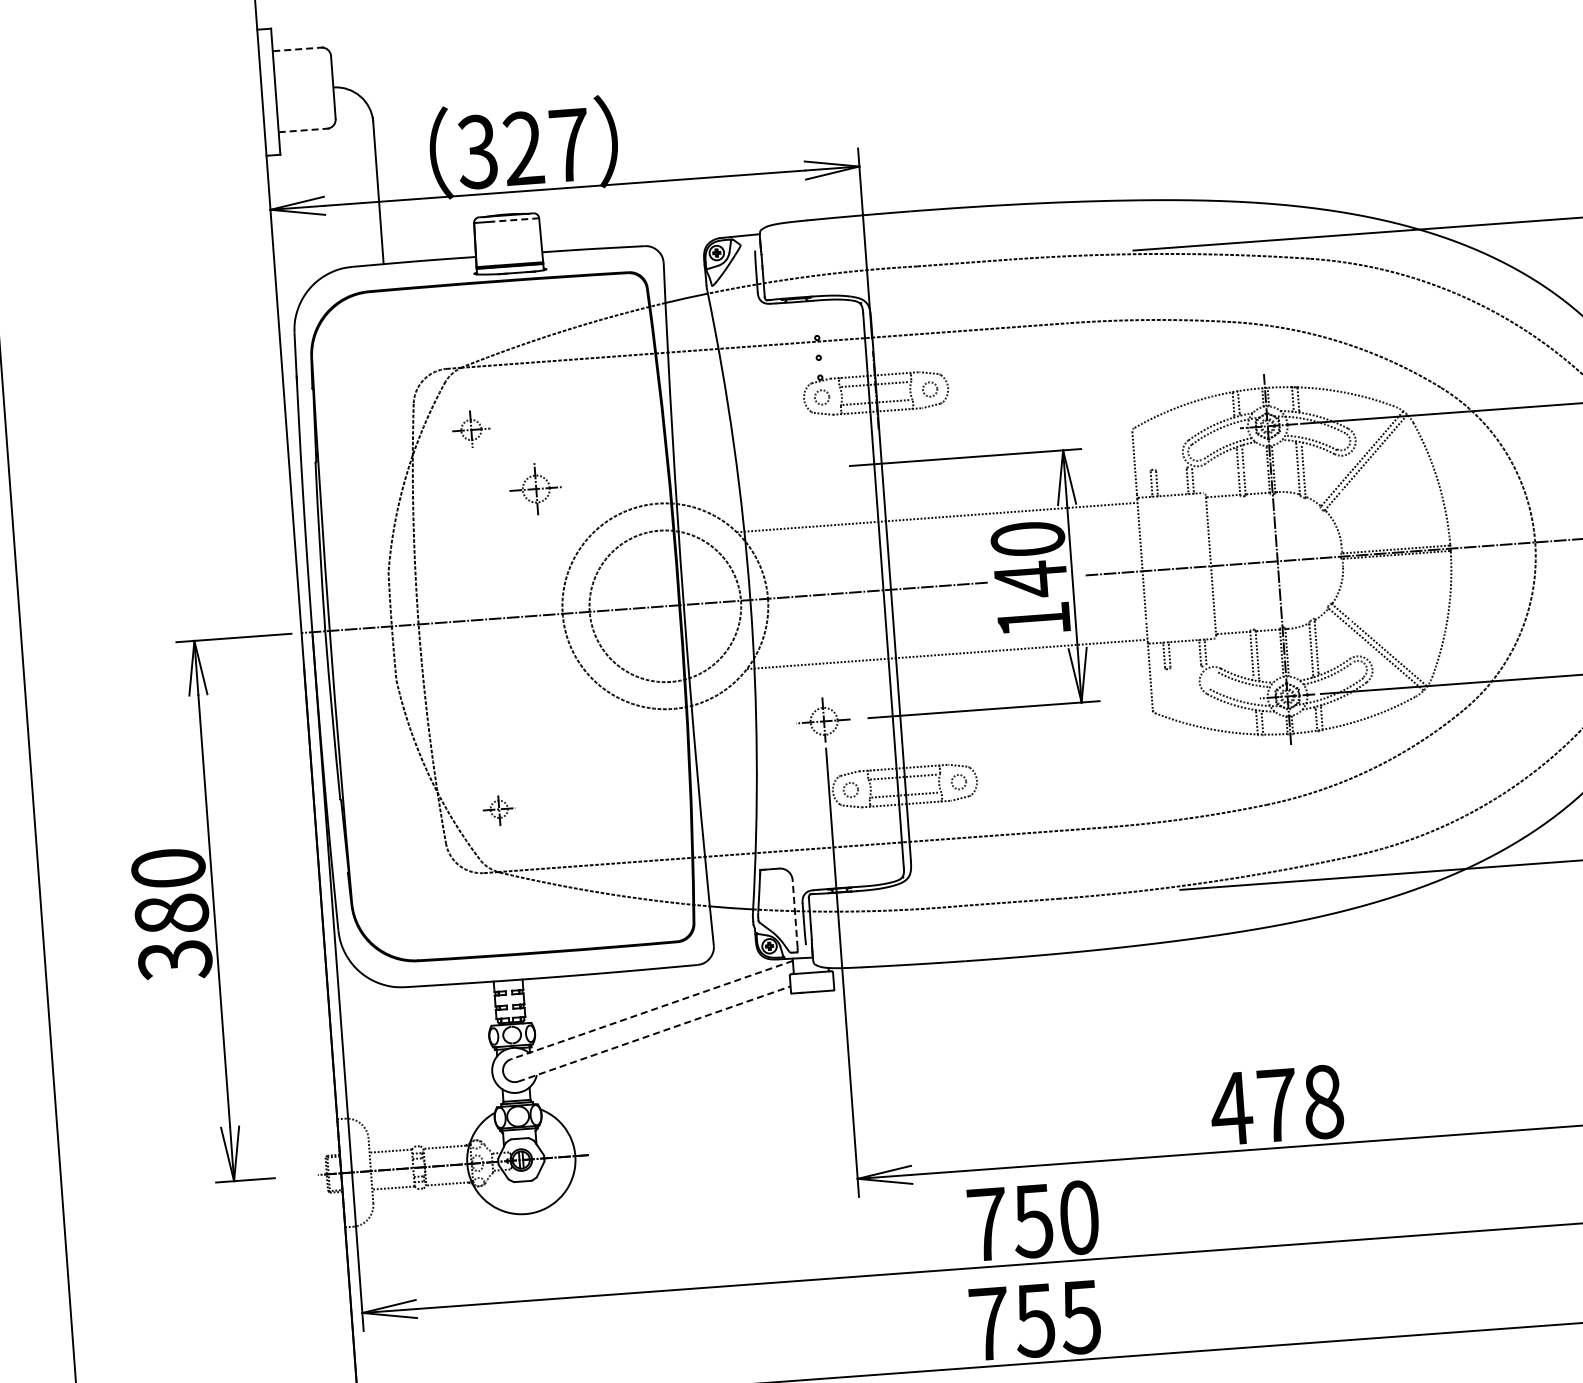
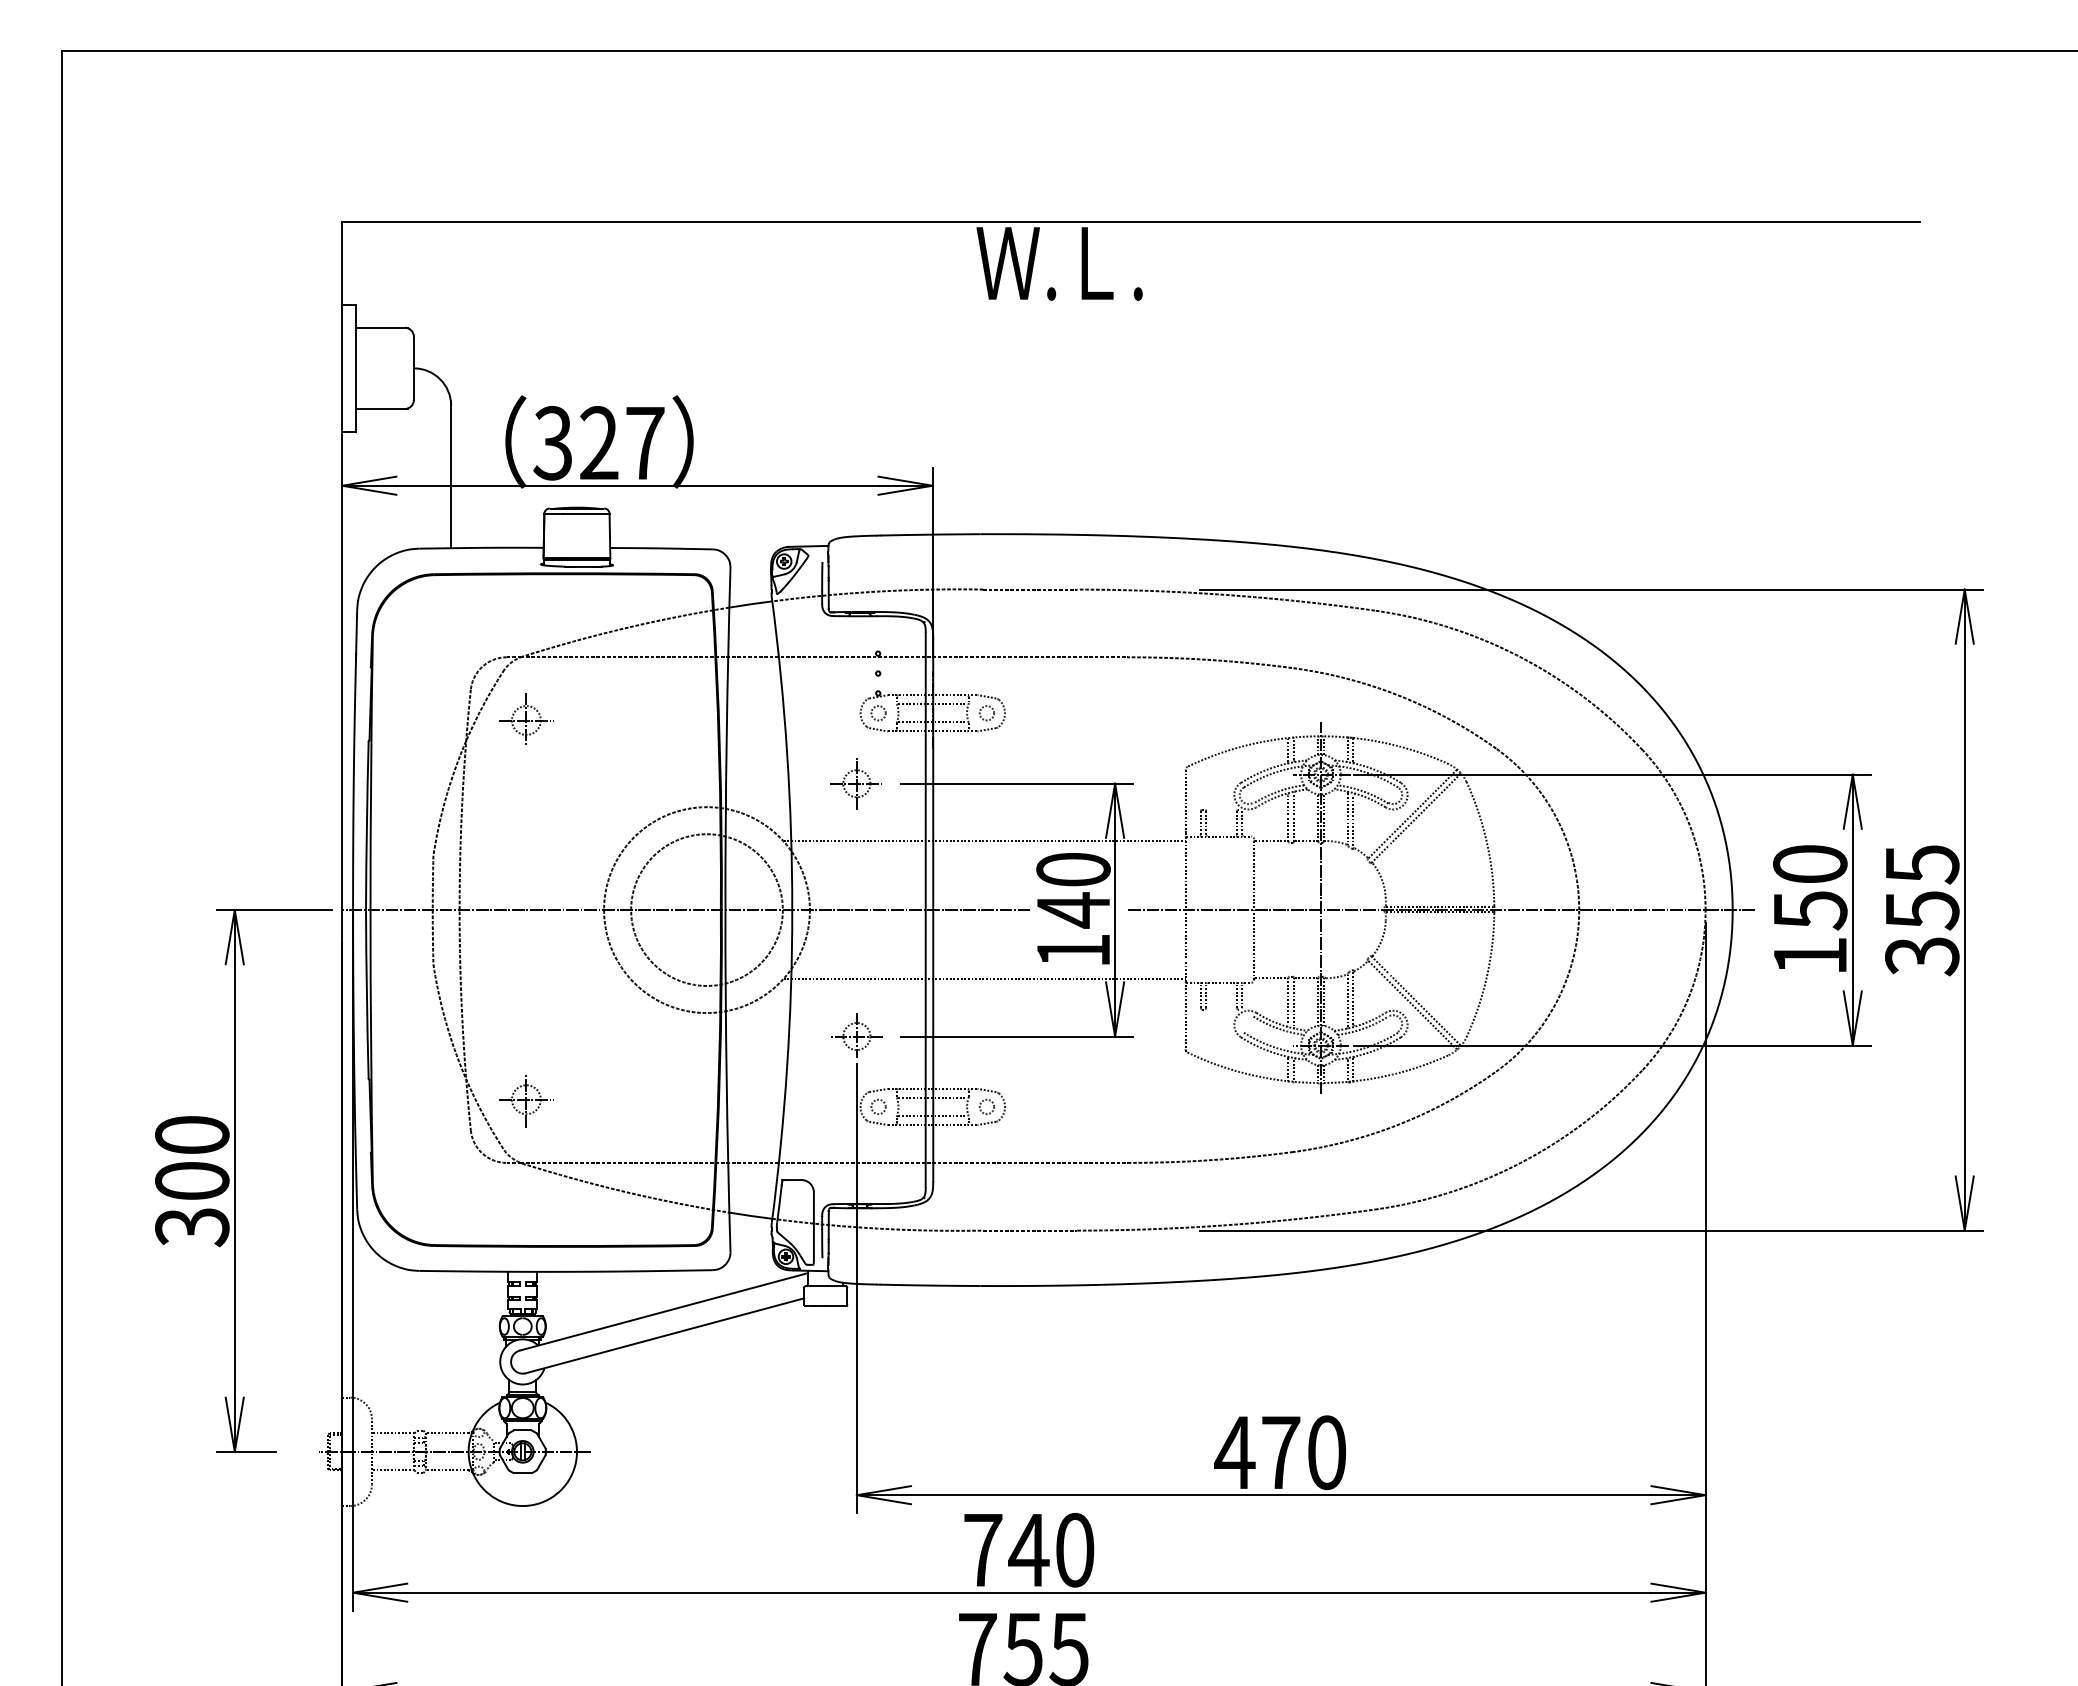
line: (298, 49) -> (381, 327), dashed -> solid
line: (304, 130) -> (381, 409), dashed -> solid
line: (515, 219) -> (585, 513), dashed -> solid
part: (471, 428) -> (526, 718), size x1.43
part: (534, 488) -> (855, 783), moved
part: (499, 810) -> (526, 1101), size x1.67
text: (172, 913) -> (192, 1180), 380 -> 300
line: (794, 914) -> (813, 1226), dashed -> solid
line: (651, 1009) -> (663, 1311), dashed -> solid
line: (655, 1033) -> (665, 1335), dashed -> solid
text: (1323, 1101) -> (1327, 1452), 478 -> 470
text: (1032, 1221) -> (1028, 1550), 750 -> 740

